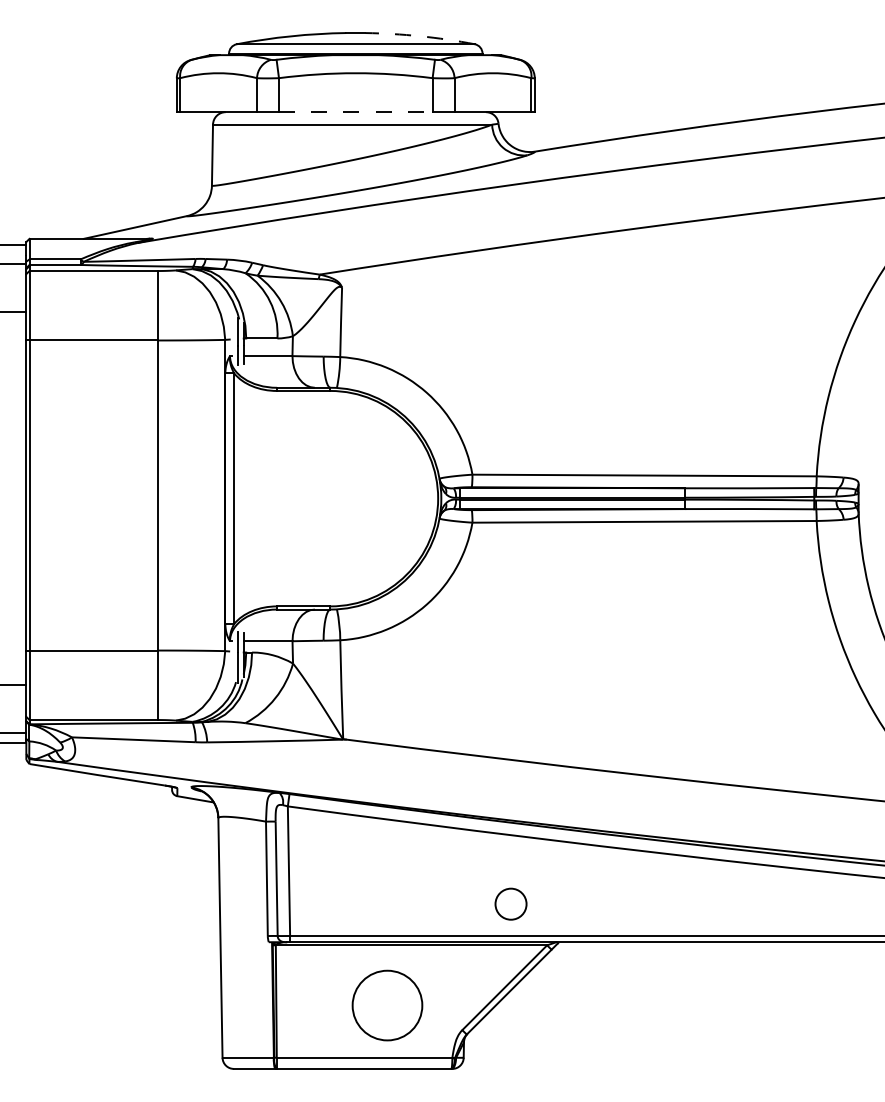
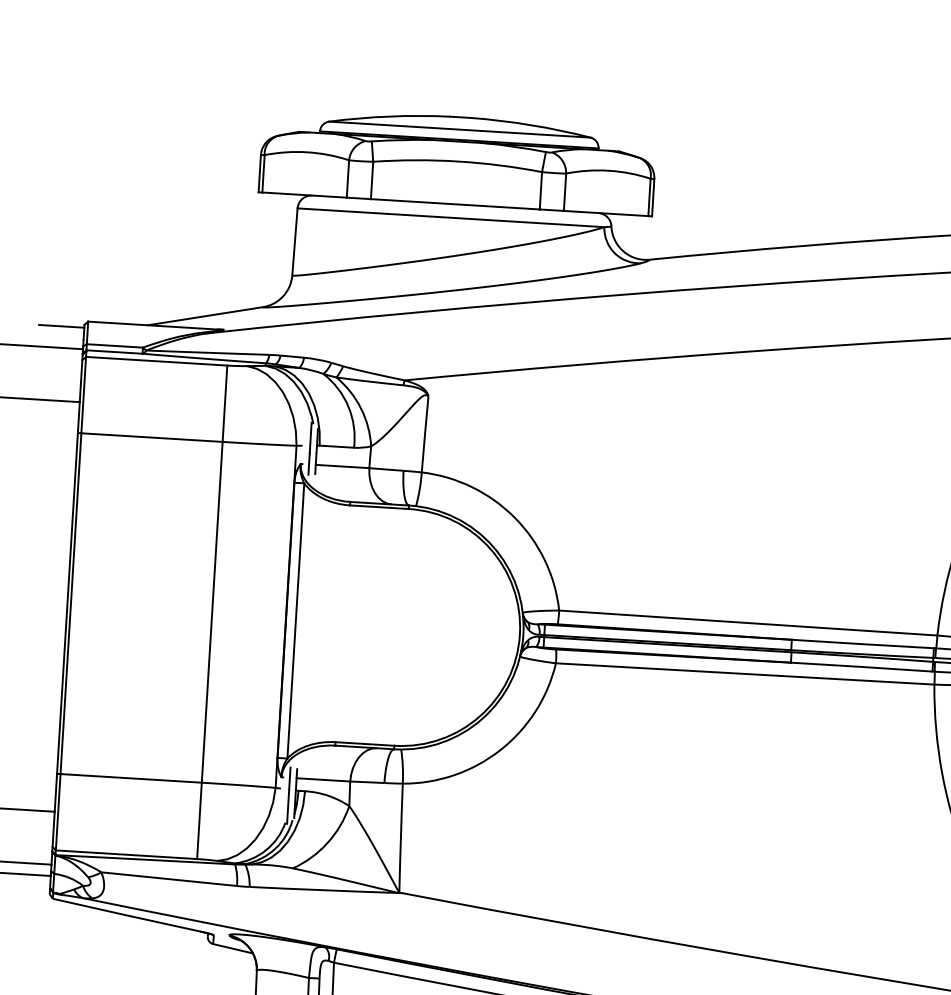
arc: (420, 36) -> (531, 125), dashed -> solid
line: (355, 112) -> (455, 204), dashed -> solid

